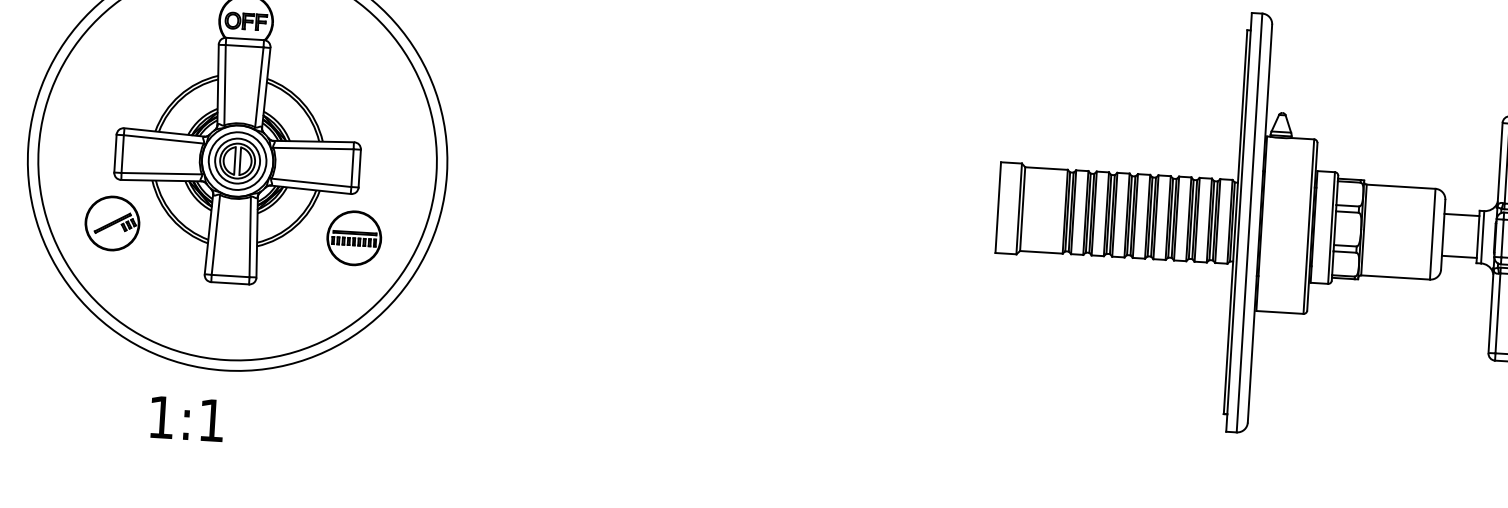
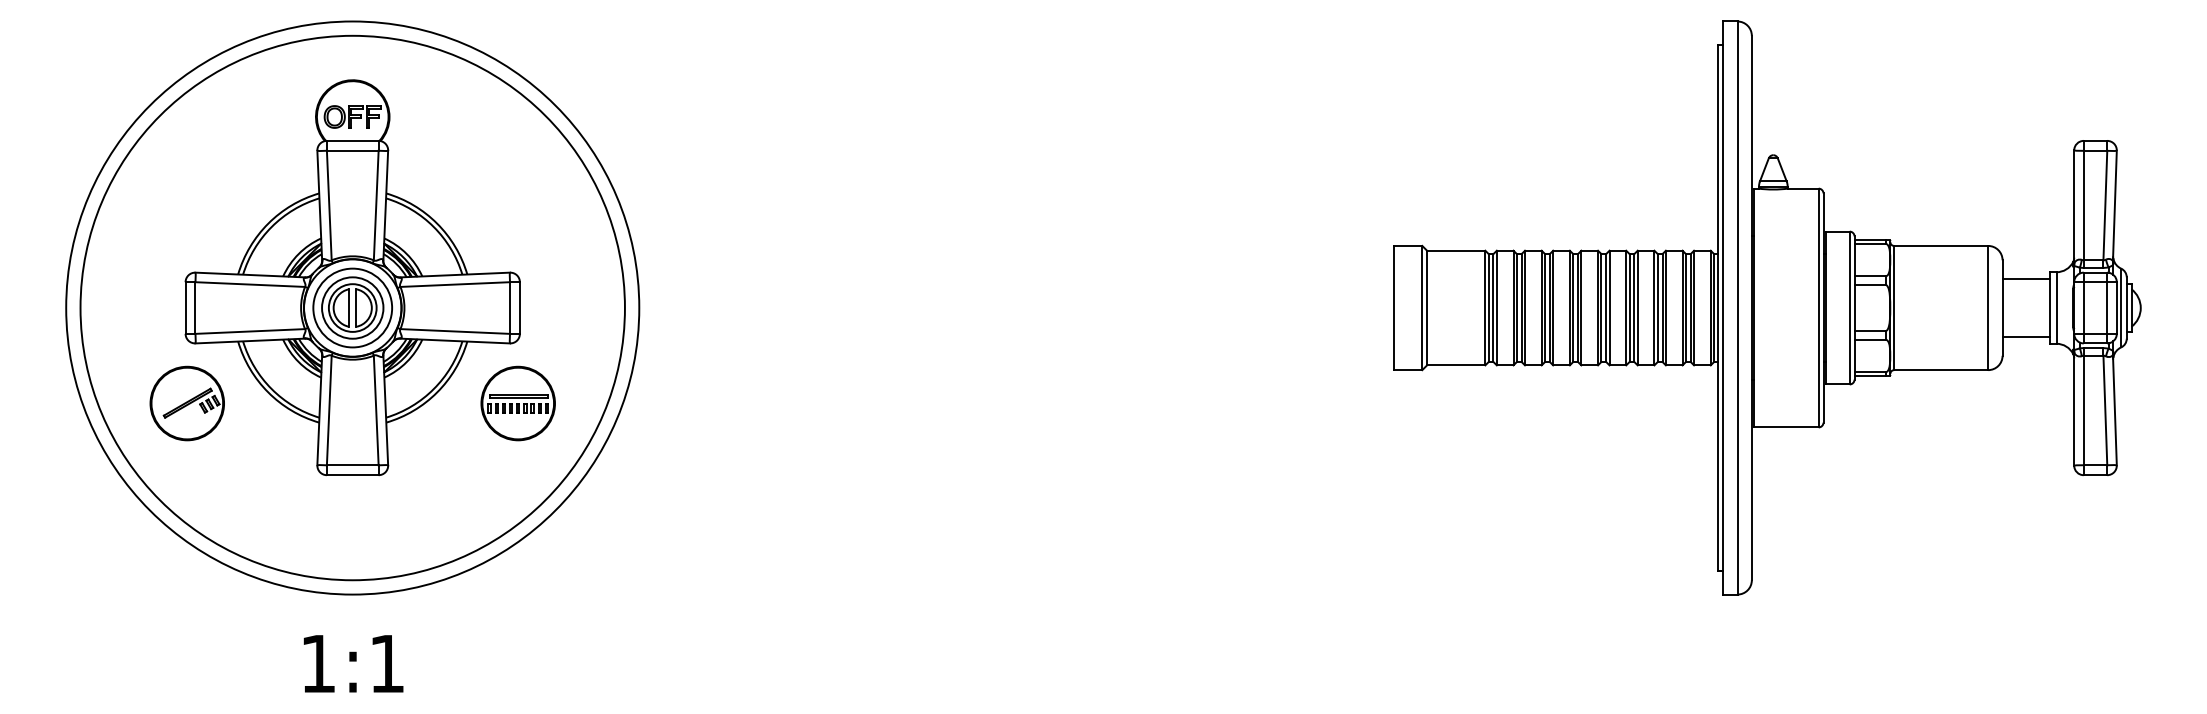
text: (187, 418) -> (353, 663), moved

